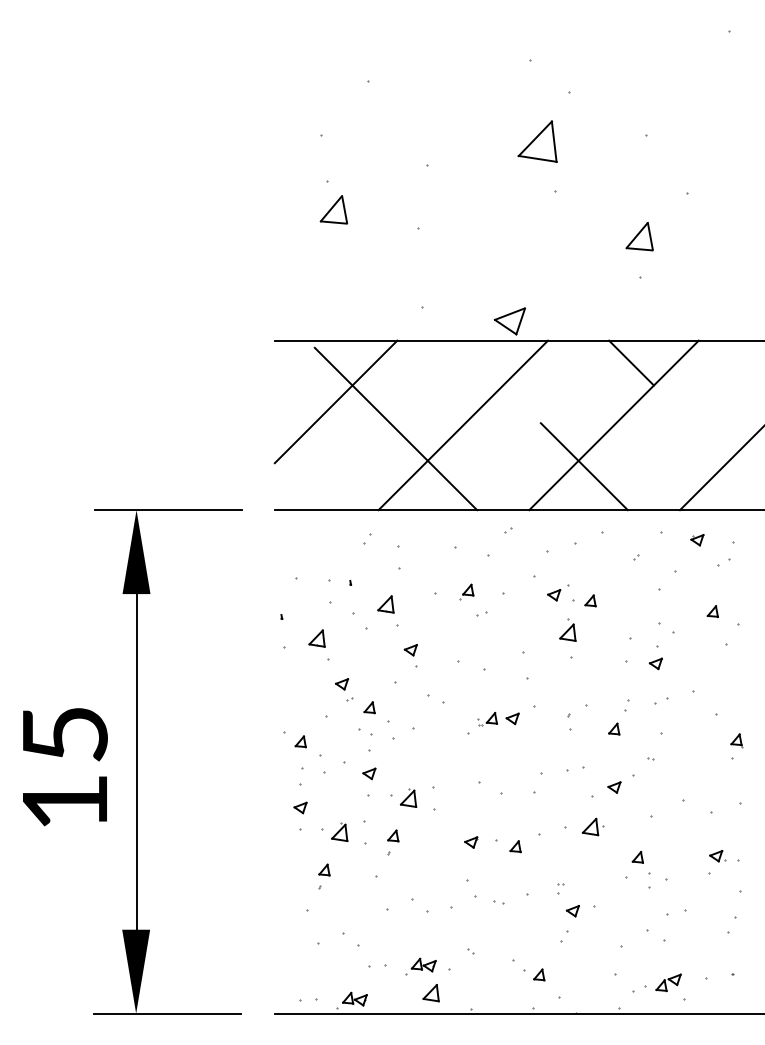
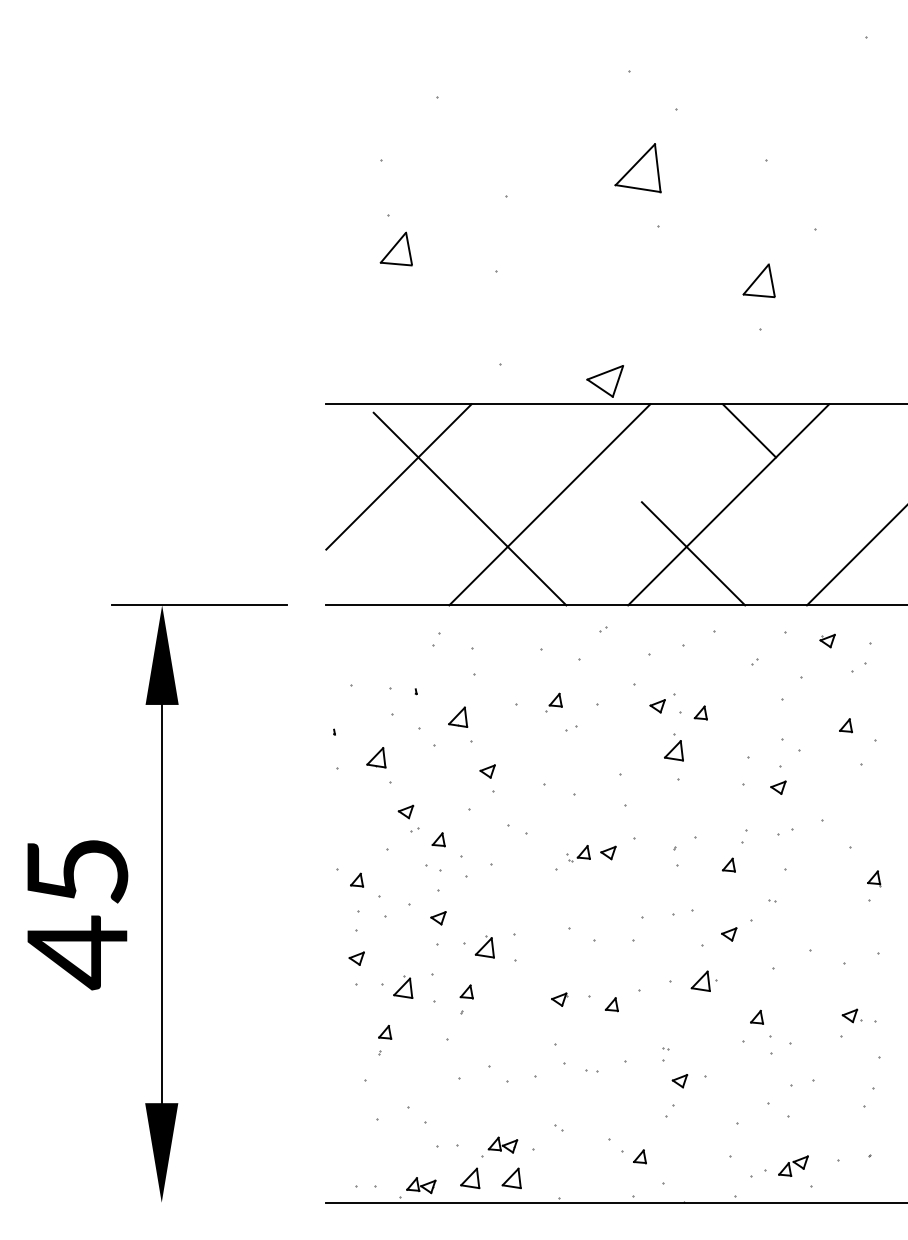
text: (64, 802) -> (76, 952), 15 -> 45
part: (395, 993) -> (469, 1178), added
line: (167, 1013) -> (198, 1202), removed

